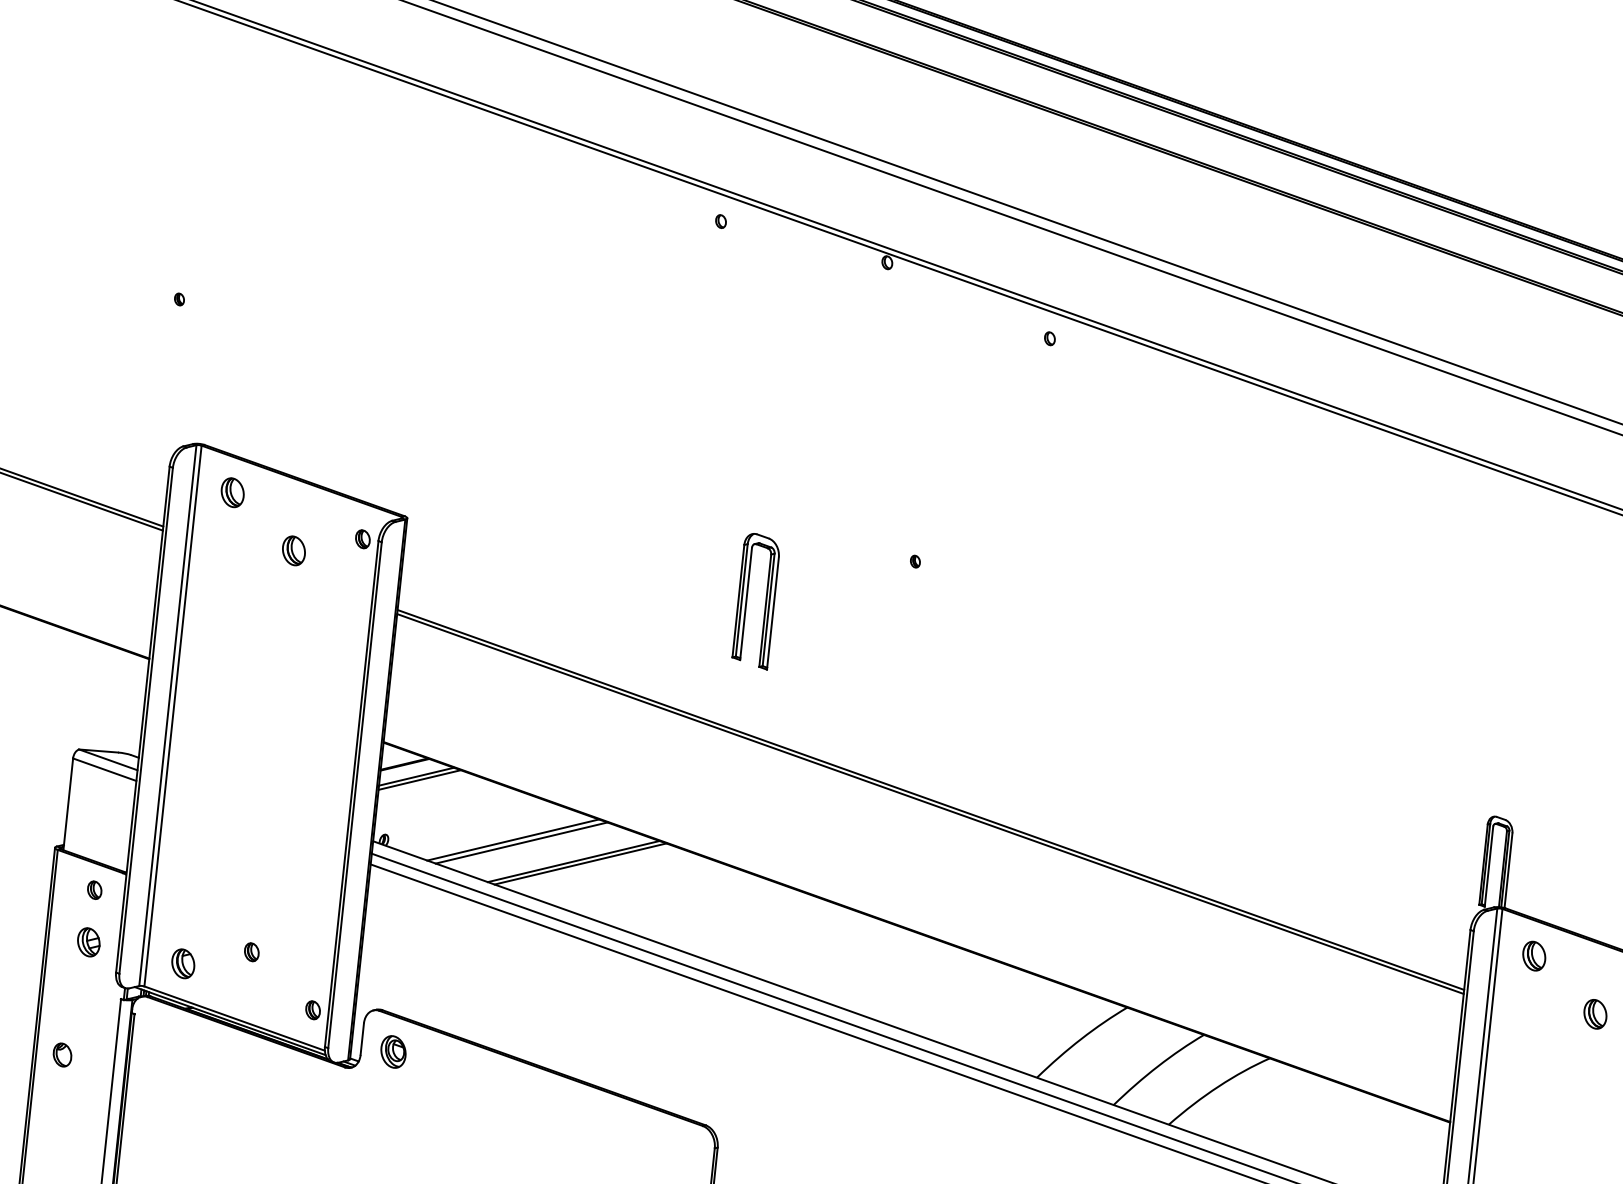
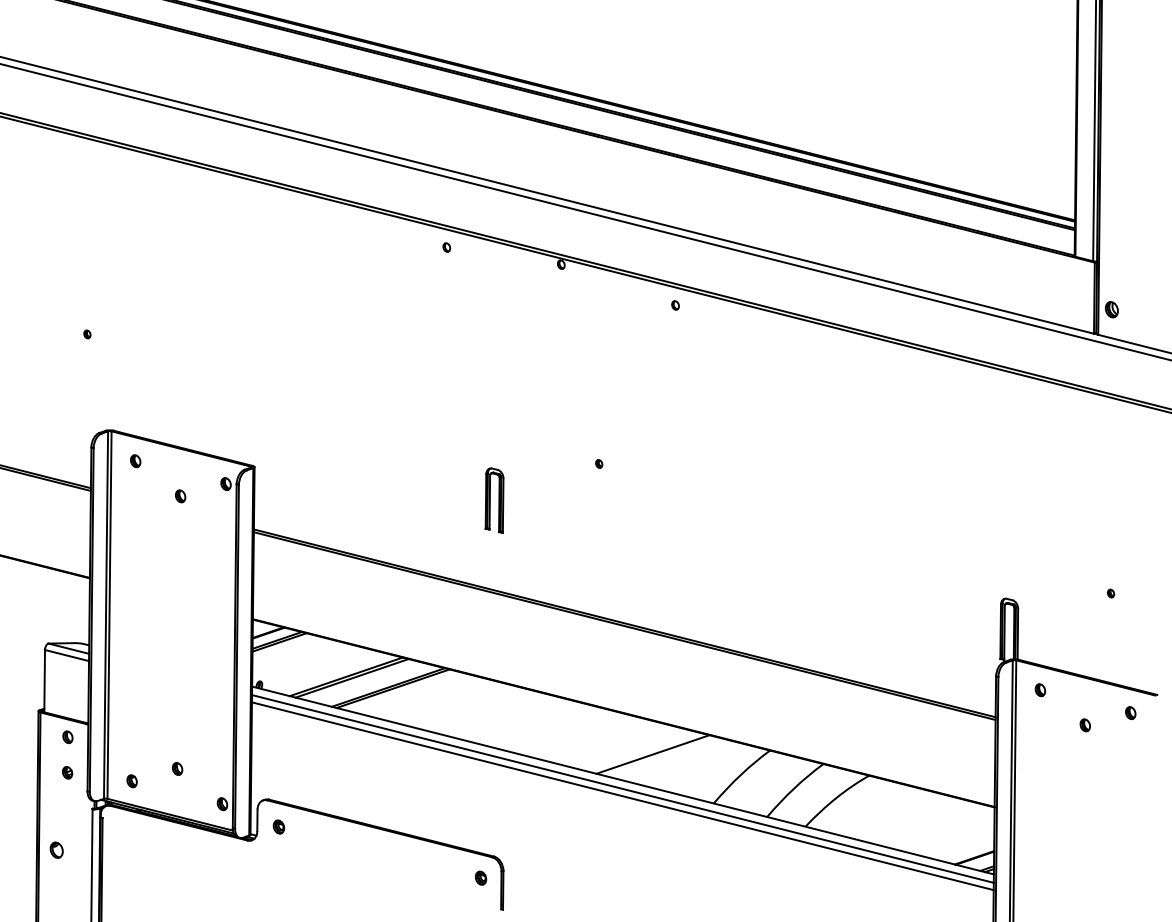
part: (232, 493) -> (135, 461), size x0.62
part: (294, 551) -> (180, 496), size x0.62
part: (756, 600) -> (494, 500), size x0.71
part: (89, 942) -> (67, 772), size x0.62
part: (1532, 956) -> (1039, 690), size x0.62
part: (182, 964) -> (131, 781), size x0.62
line: (953, 997) -> (652, 754), added
part: (1593, 1014) -> (1084, 725), size x0.62
part: (392, 1051) -> (278, 826), size x0.62
part: (682, 1154) -> (480, 877), added

